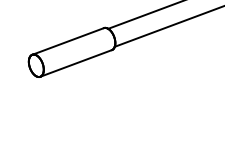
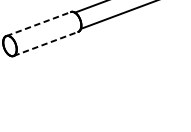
line: (68, 41) -> (39, 24), solid -> dashed
line: (76, 63) -> (46, 43), solid -> dashed

